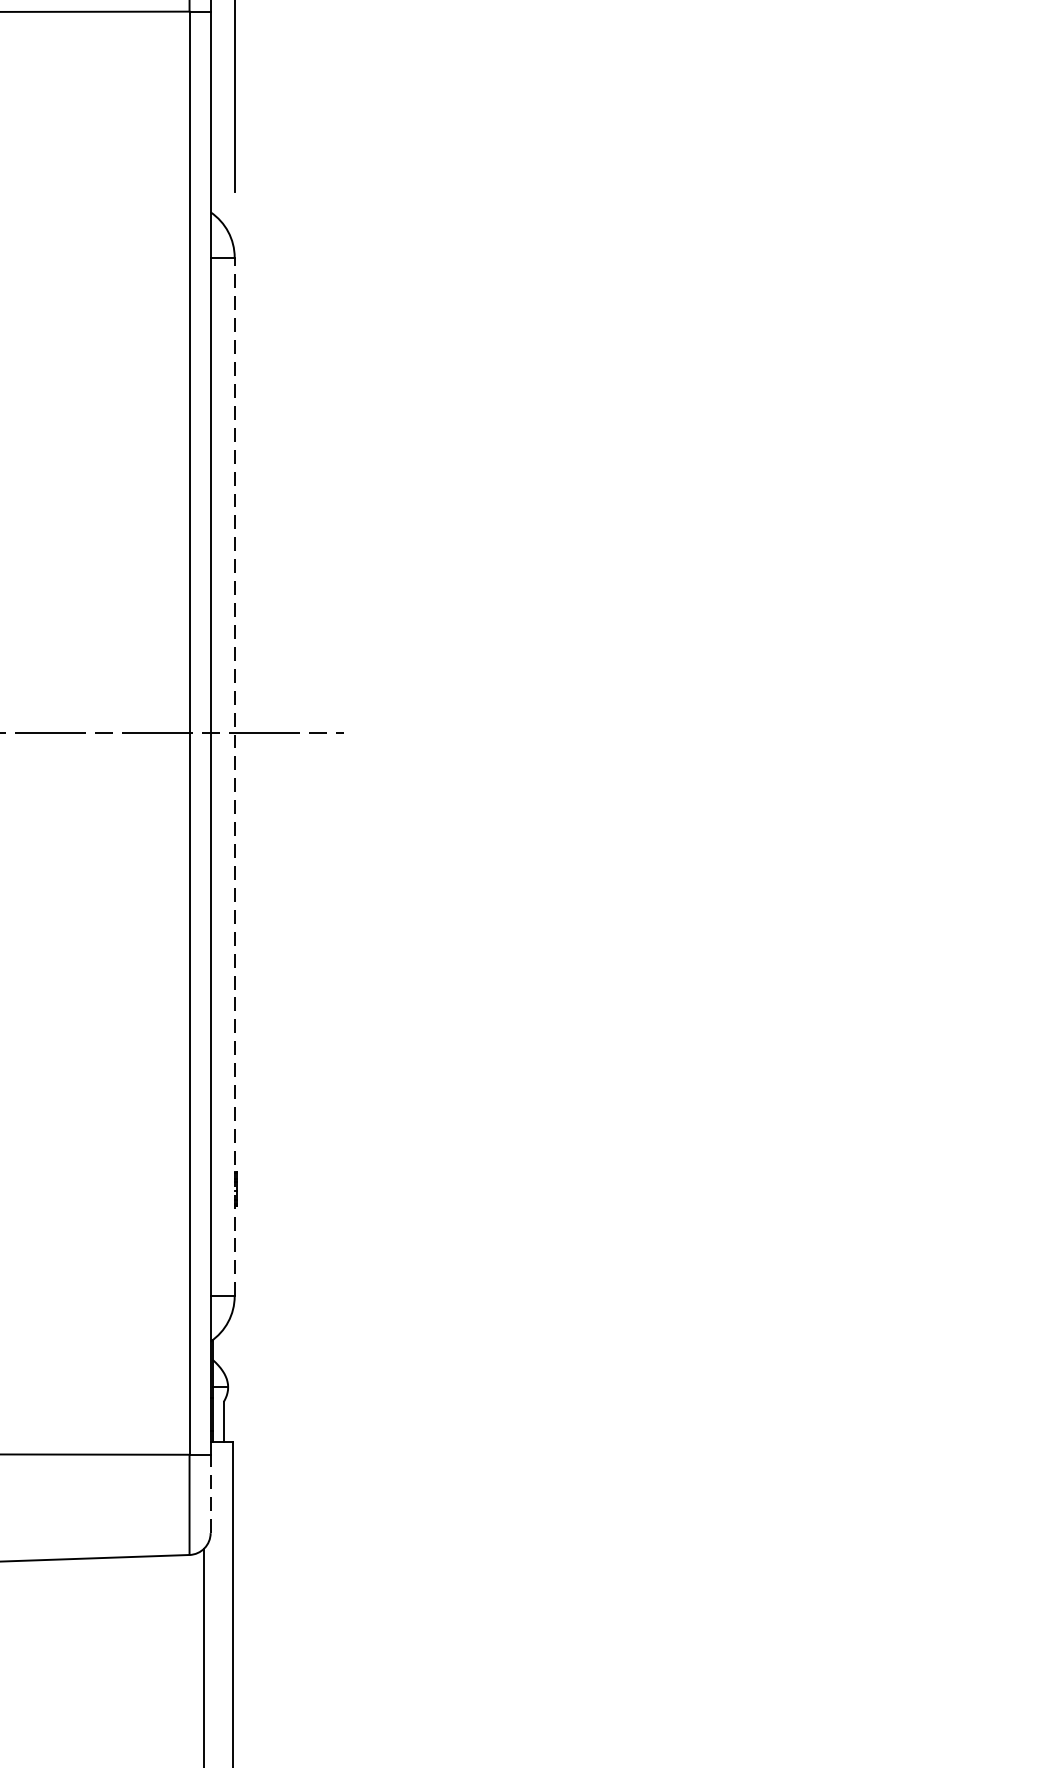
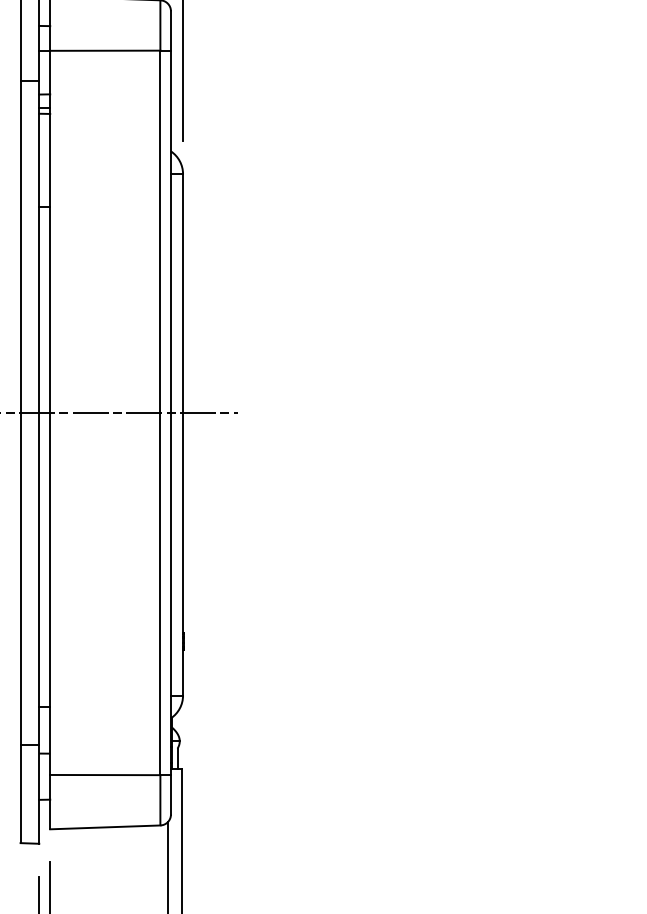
line: (235, 776) -> (183, 434), dashed -> solid
line: (209, 1493) -> (170, 794), dashed -> solid

